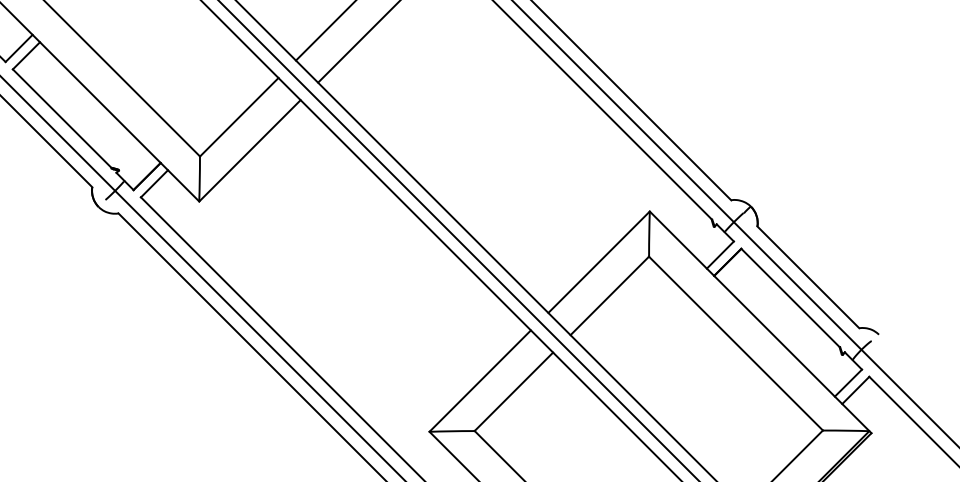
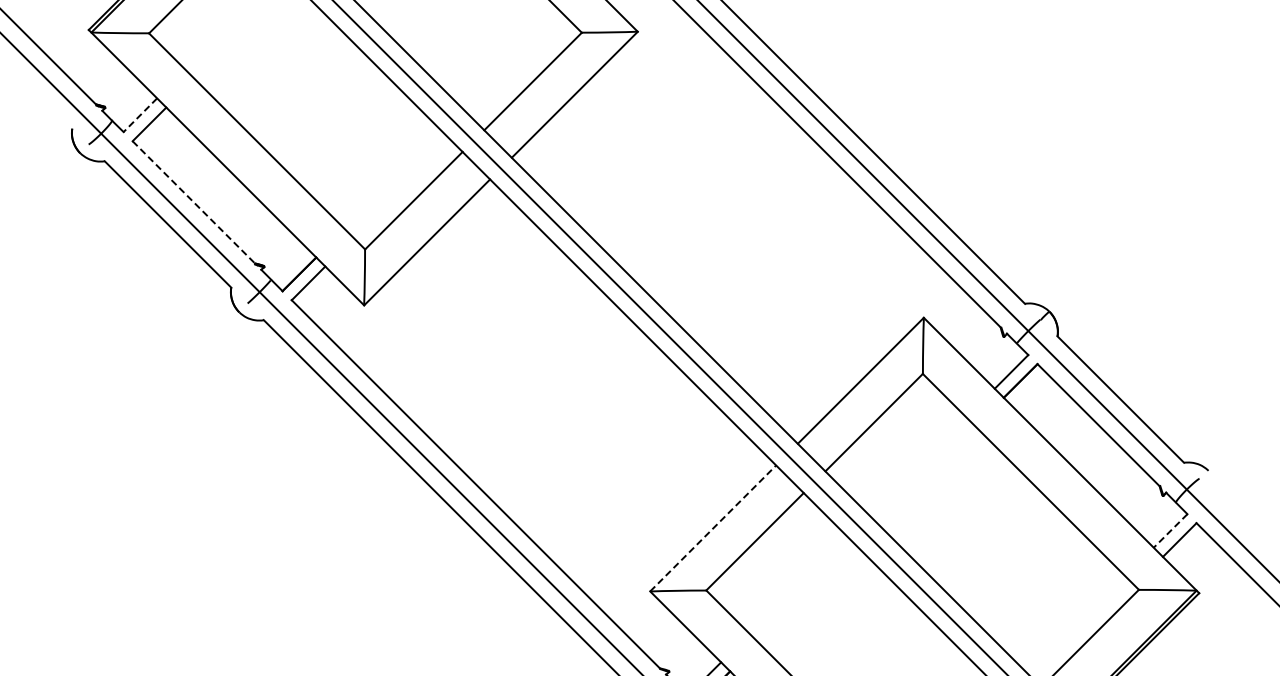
line: (19, 48) -> (140, 115), solid -> dashed
line: (61, 118) -> (193, 202), solid -> dashed
line: (480, 381) -> (713, 528), solid -> dashed
line: (848, 382) -> (1170, 530), solid -> dashed

